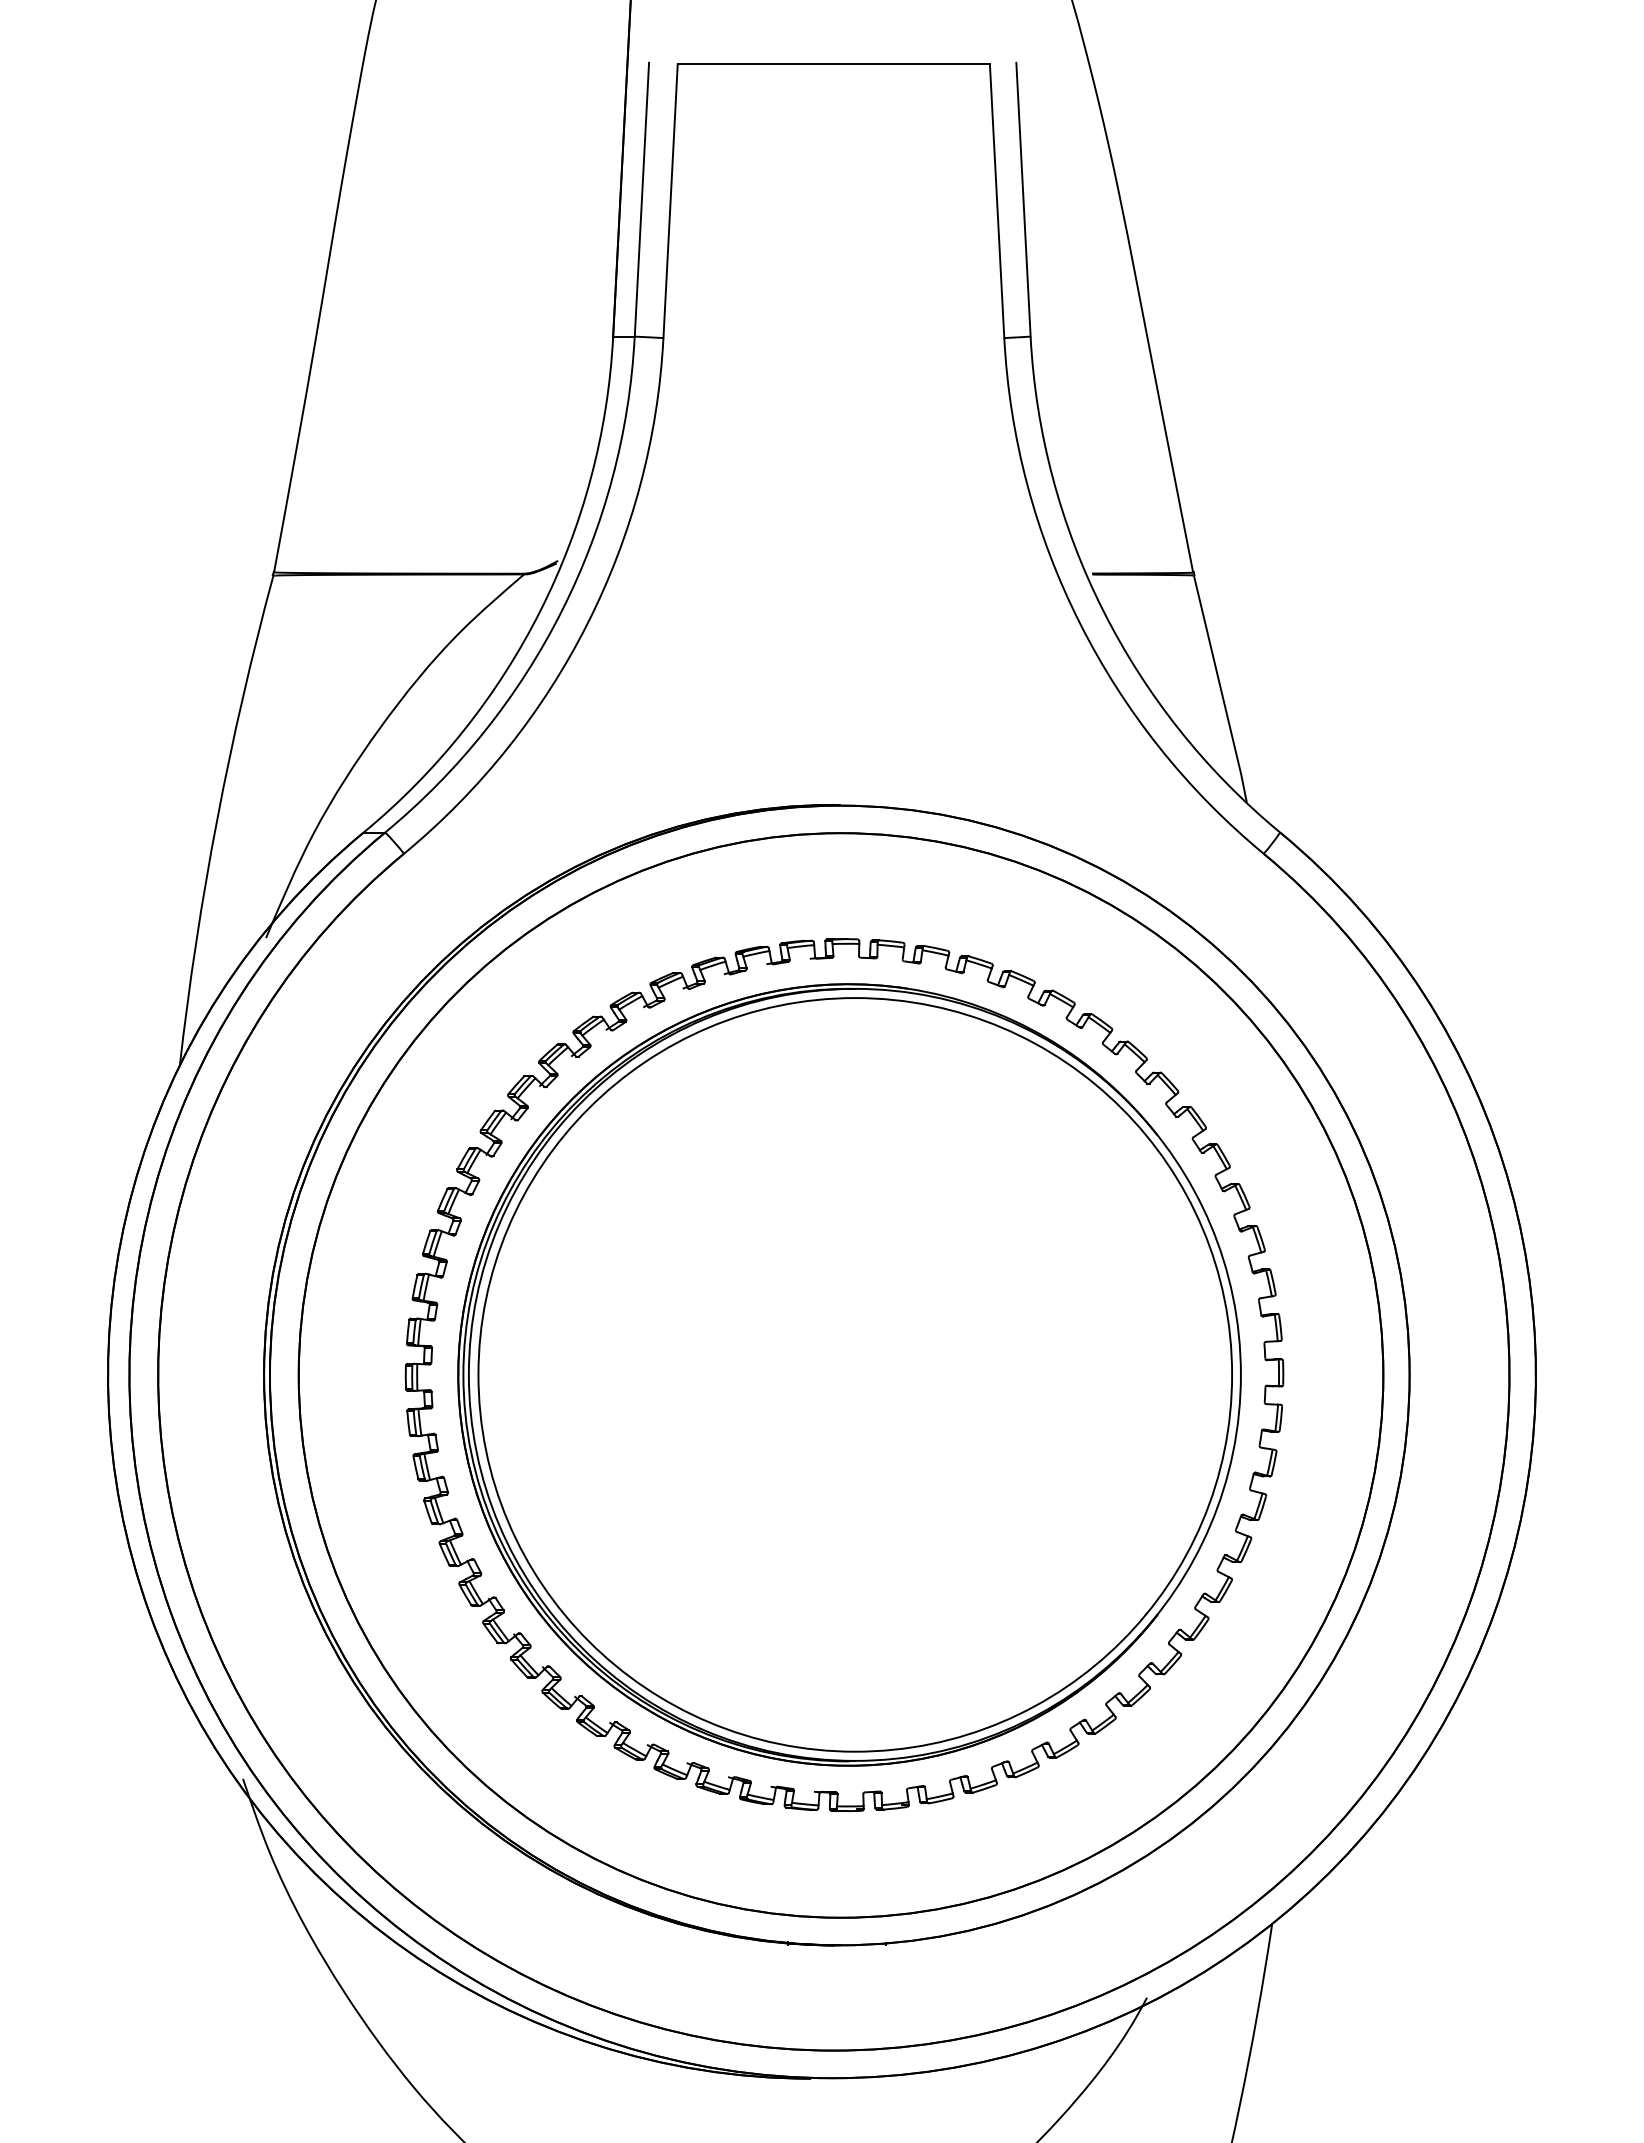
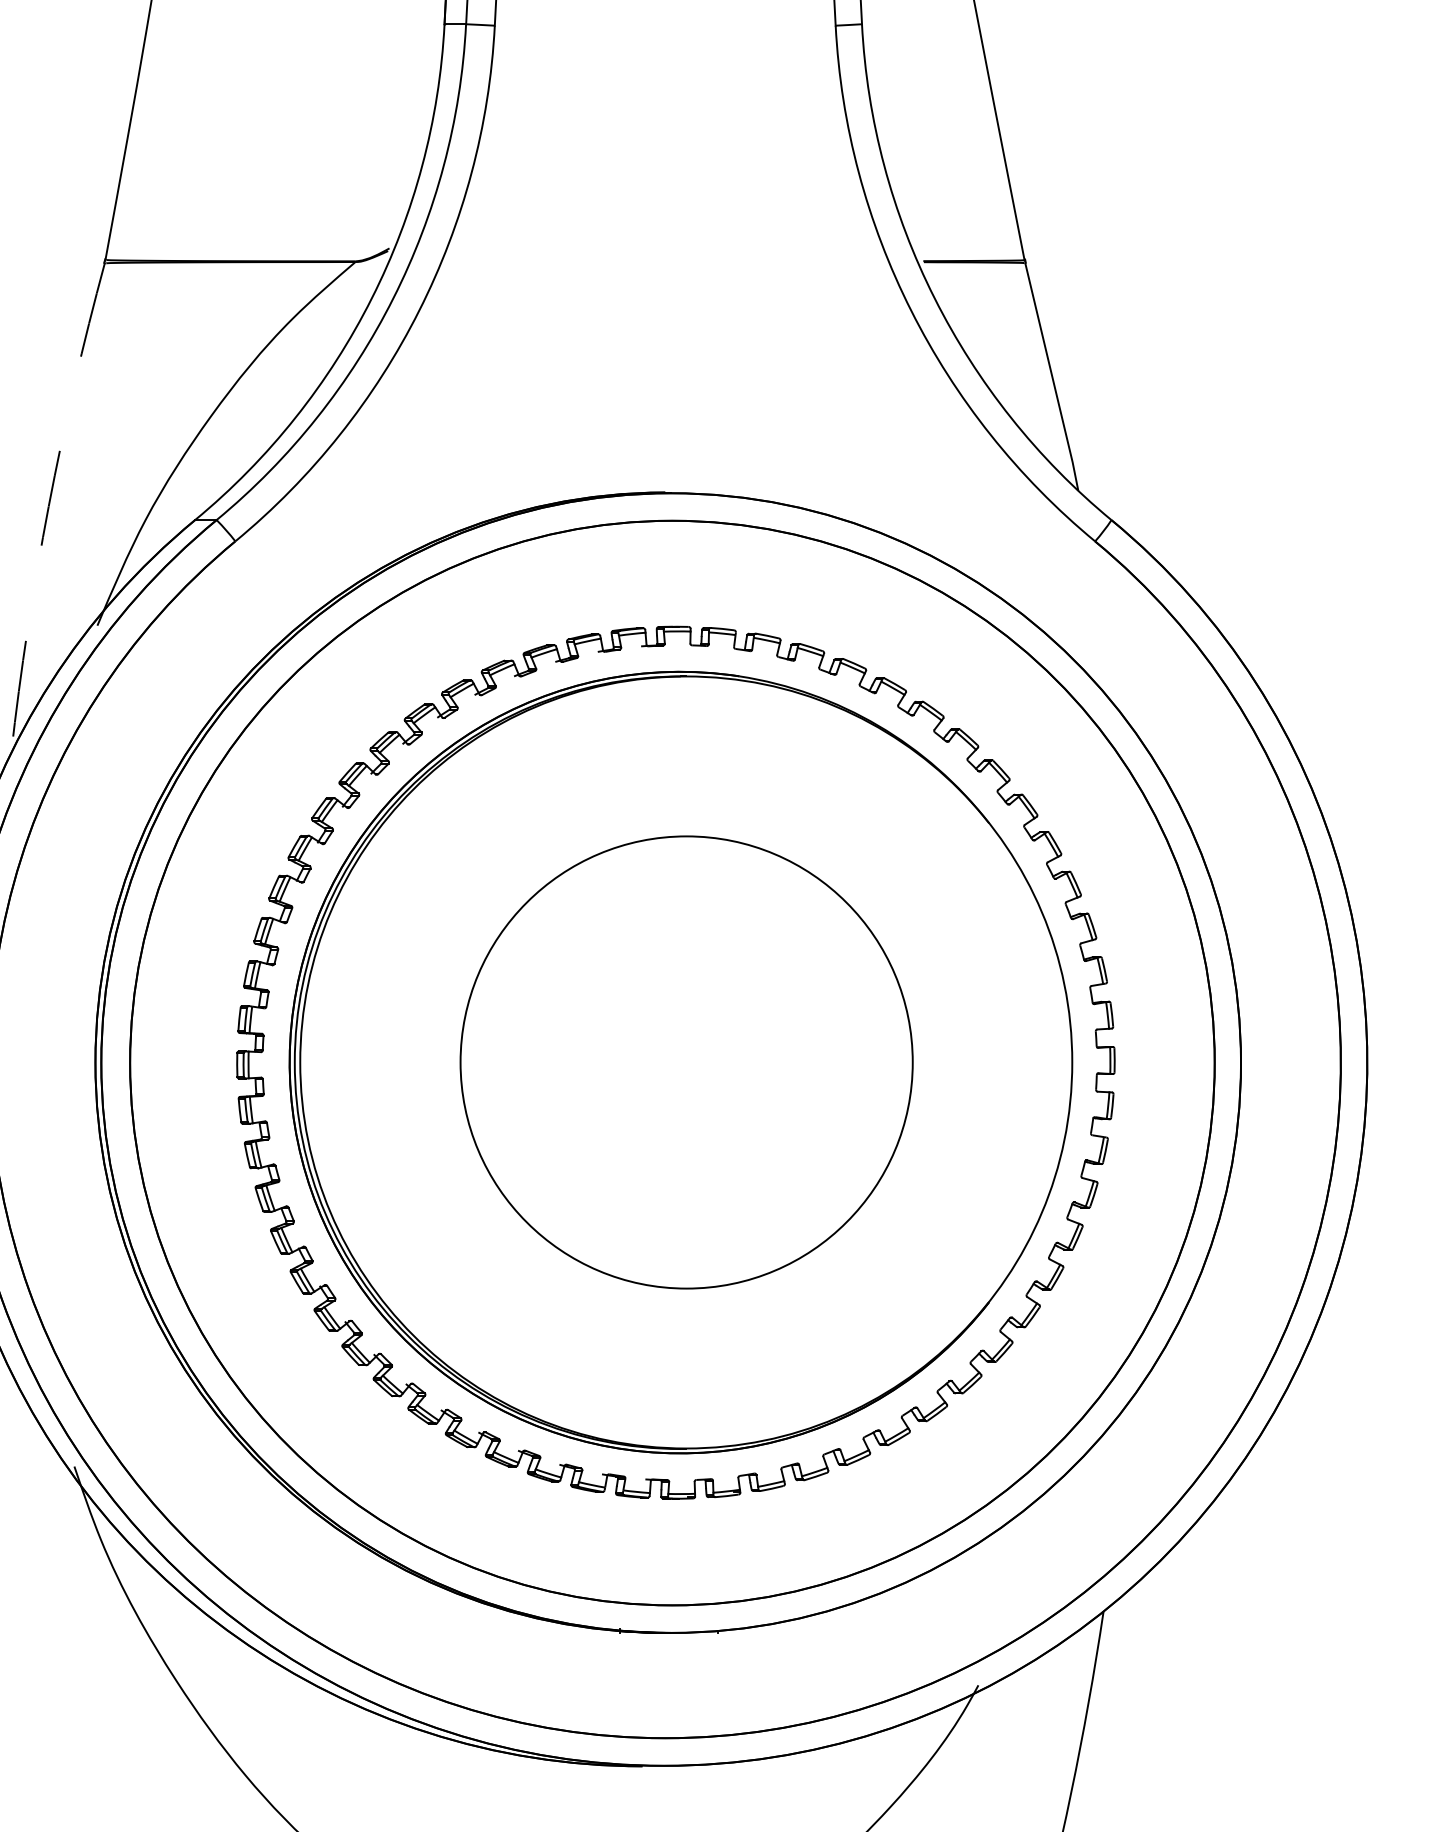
arc: (217, 818) -> (48, 506), solid -> dashed
circle: (855, 1374) -> (686, 1062), size x0.6

